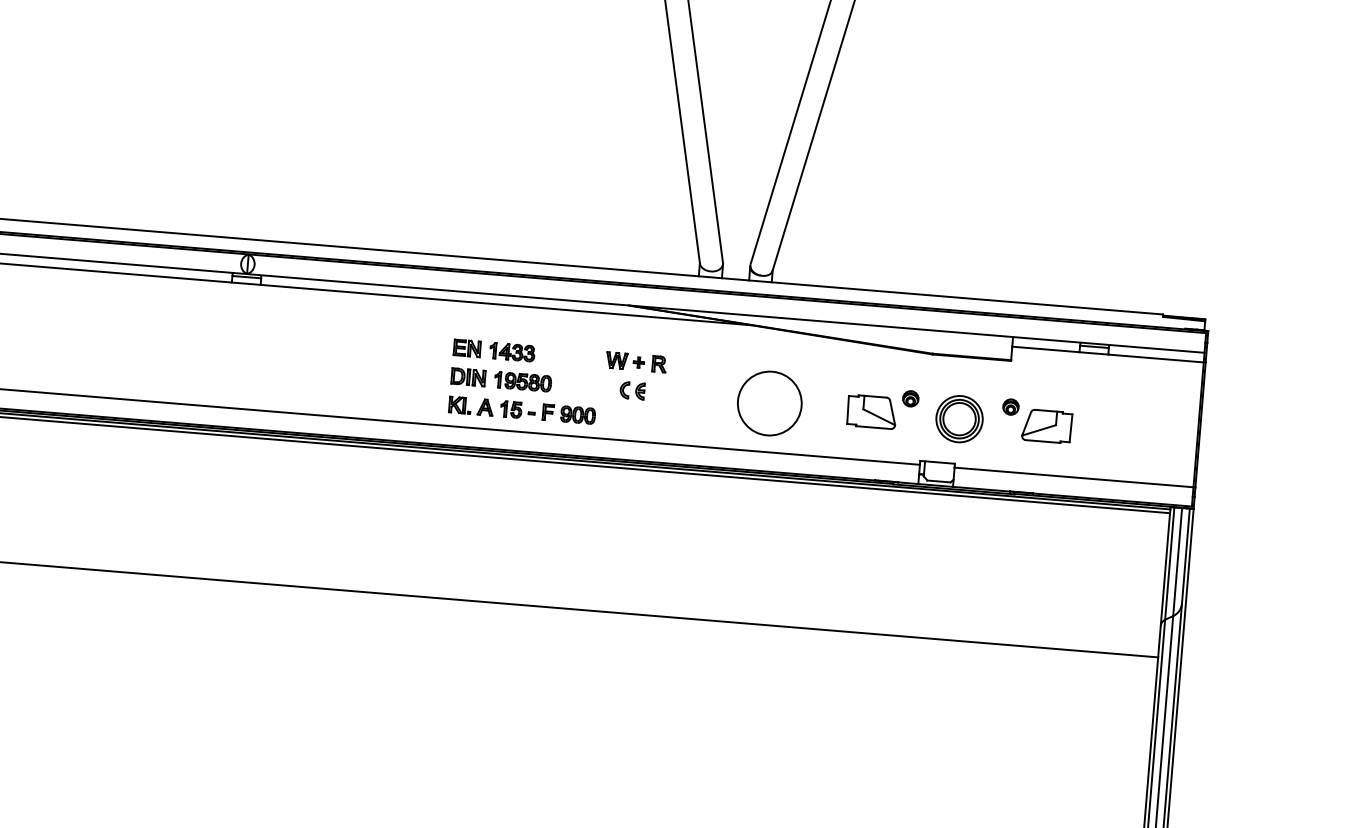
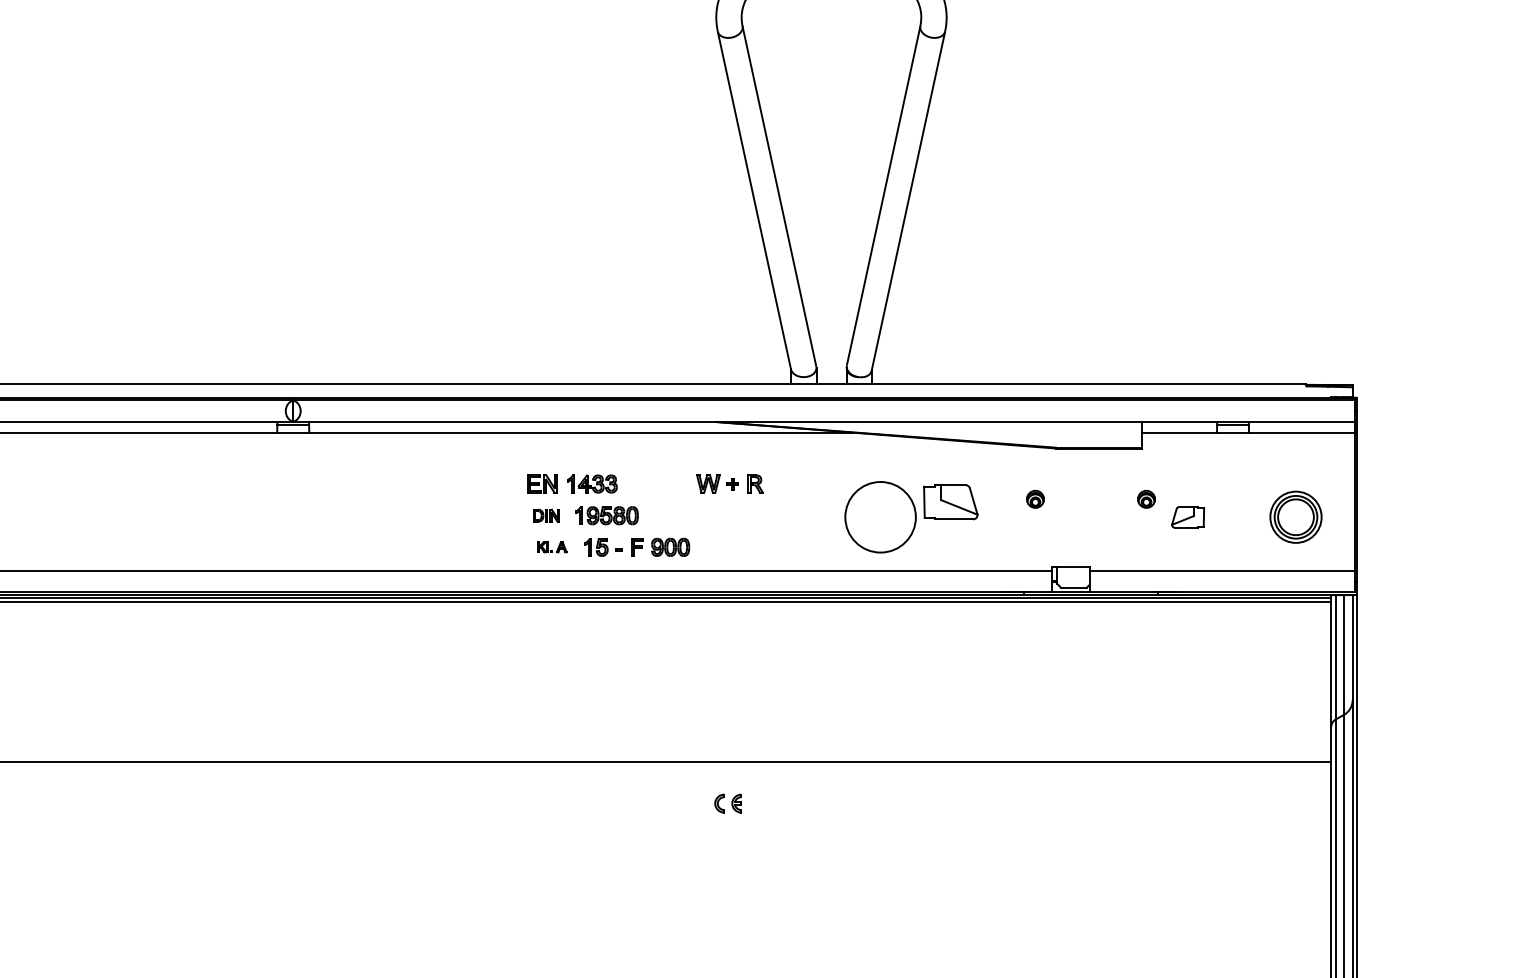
part: (468, 377) -> (546, 515), size x0.7
part: (631, 390) -> (727, 803), moved
part: (471, 405) -> (552, 546), size x0.6
part: (871, 412) -> (950, 502), moved
part: (959, 418) -> (1295, 516), moved
part: (1046, 426) -> (1187, 517), size x0.6

